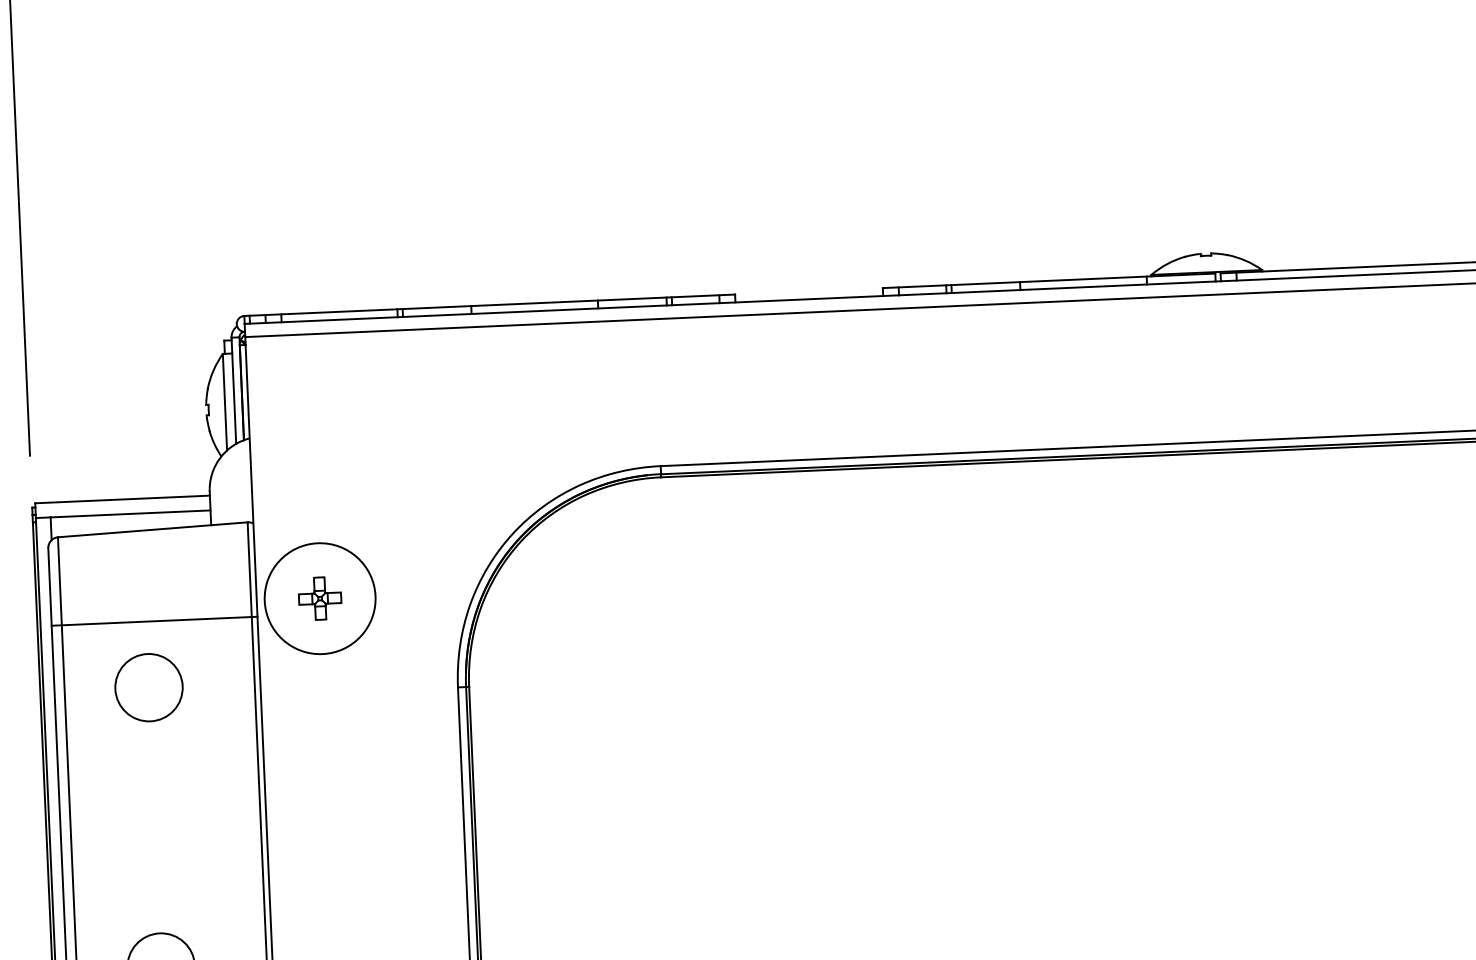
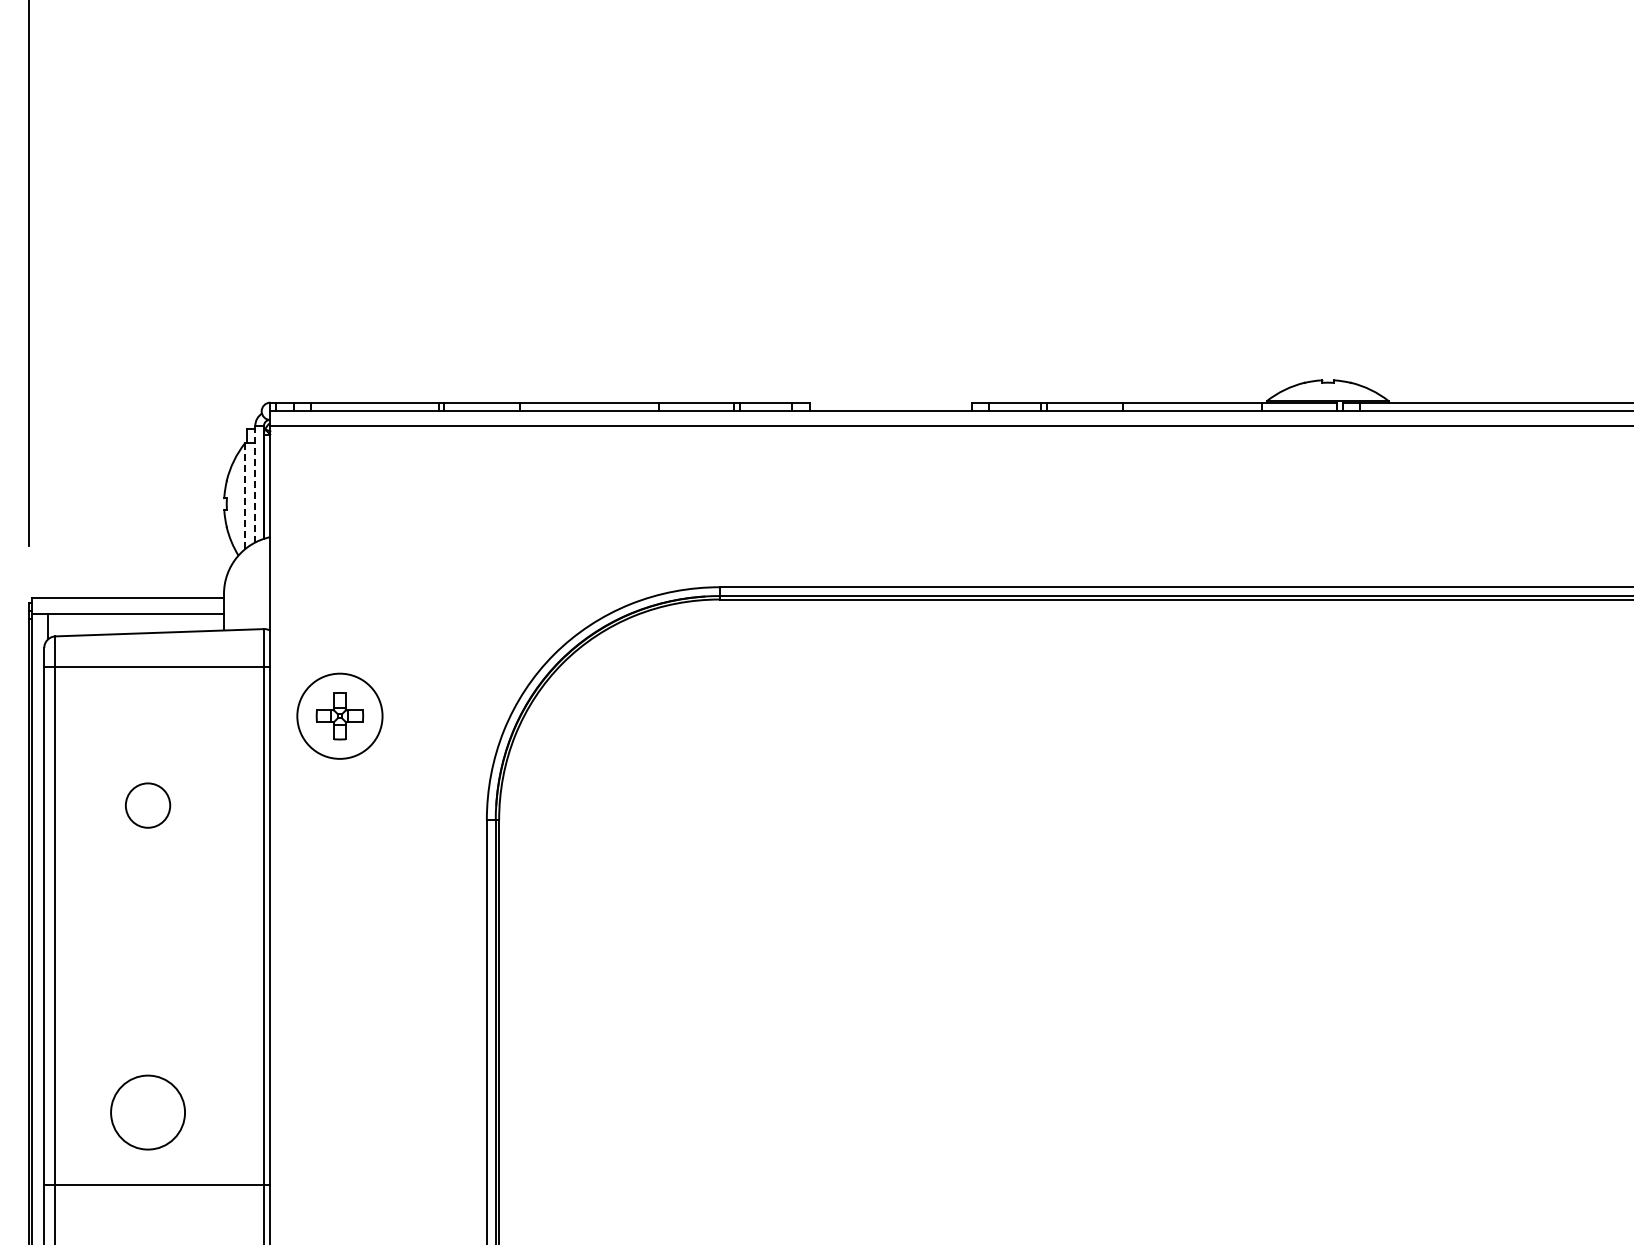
line: (234, 391) -> (255, 484), solid -> dashed
line: (224, 401) -> (244, 495), solid -> dashed
circle: (319, 598) -> (339, 716), size x0.7
line: (154, 621) -> (157, 667), moved
circle: (148, 687) -> (147, 805), size x0.6

